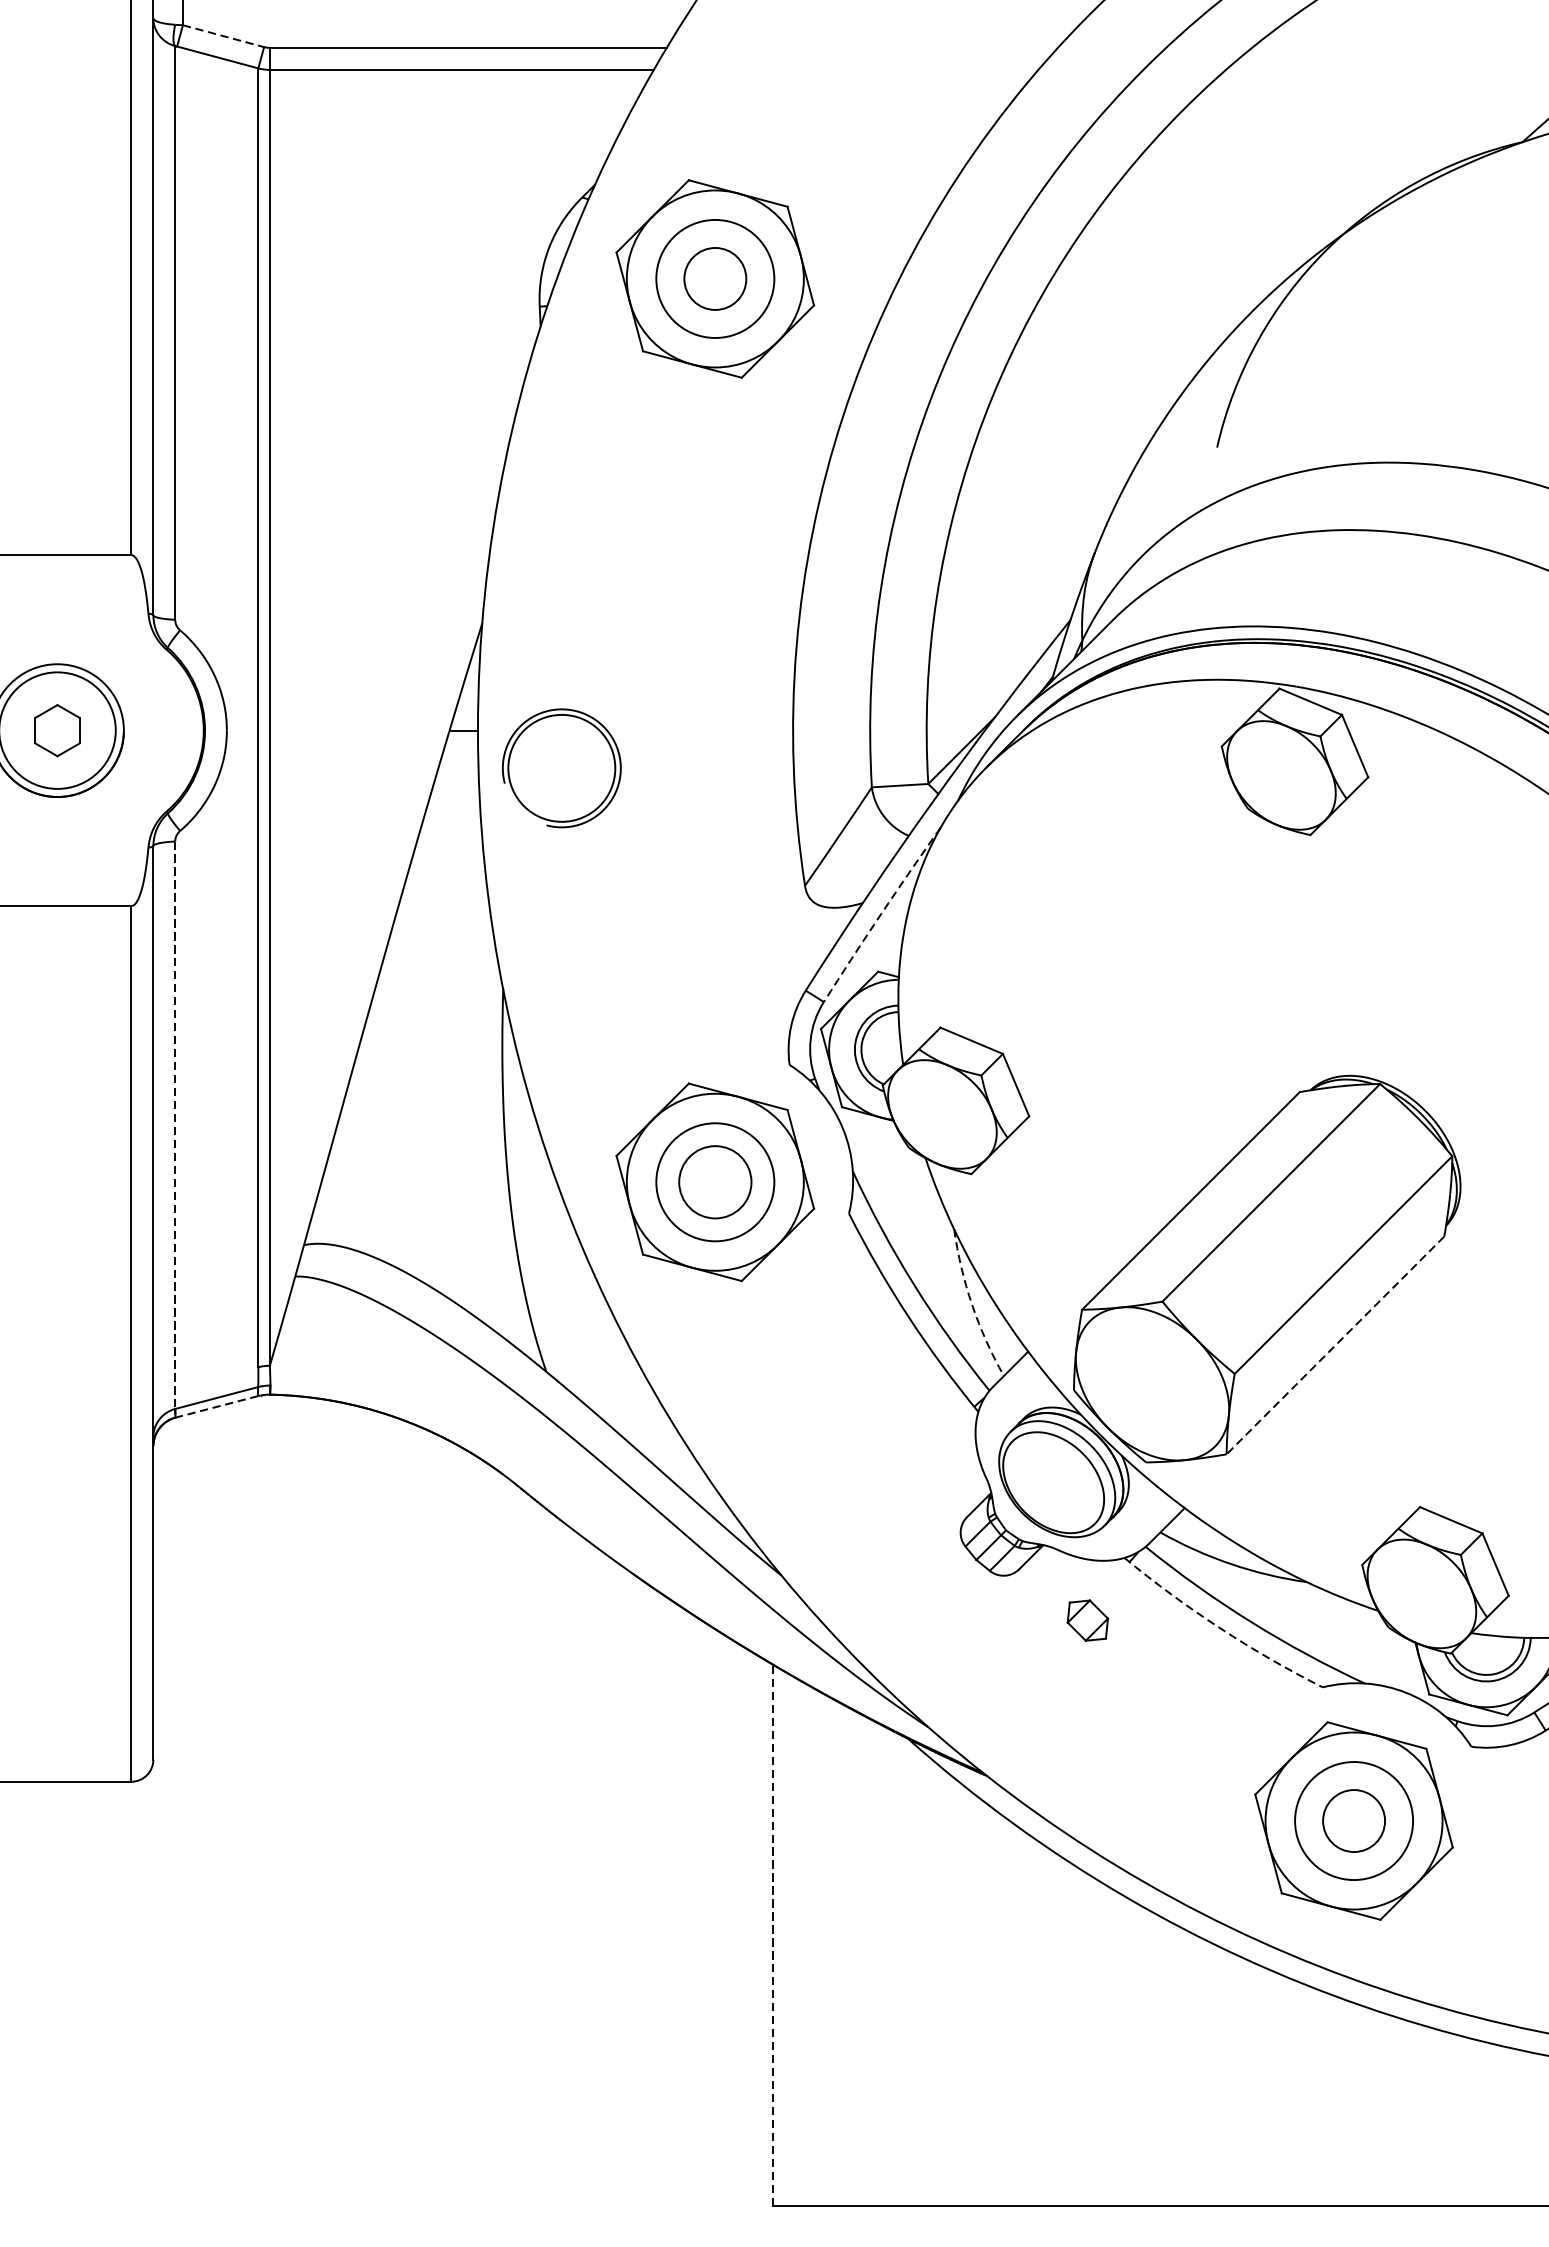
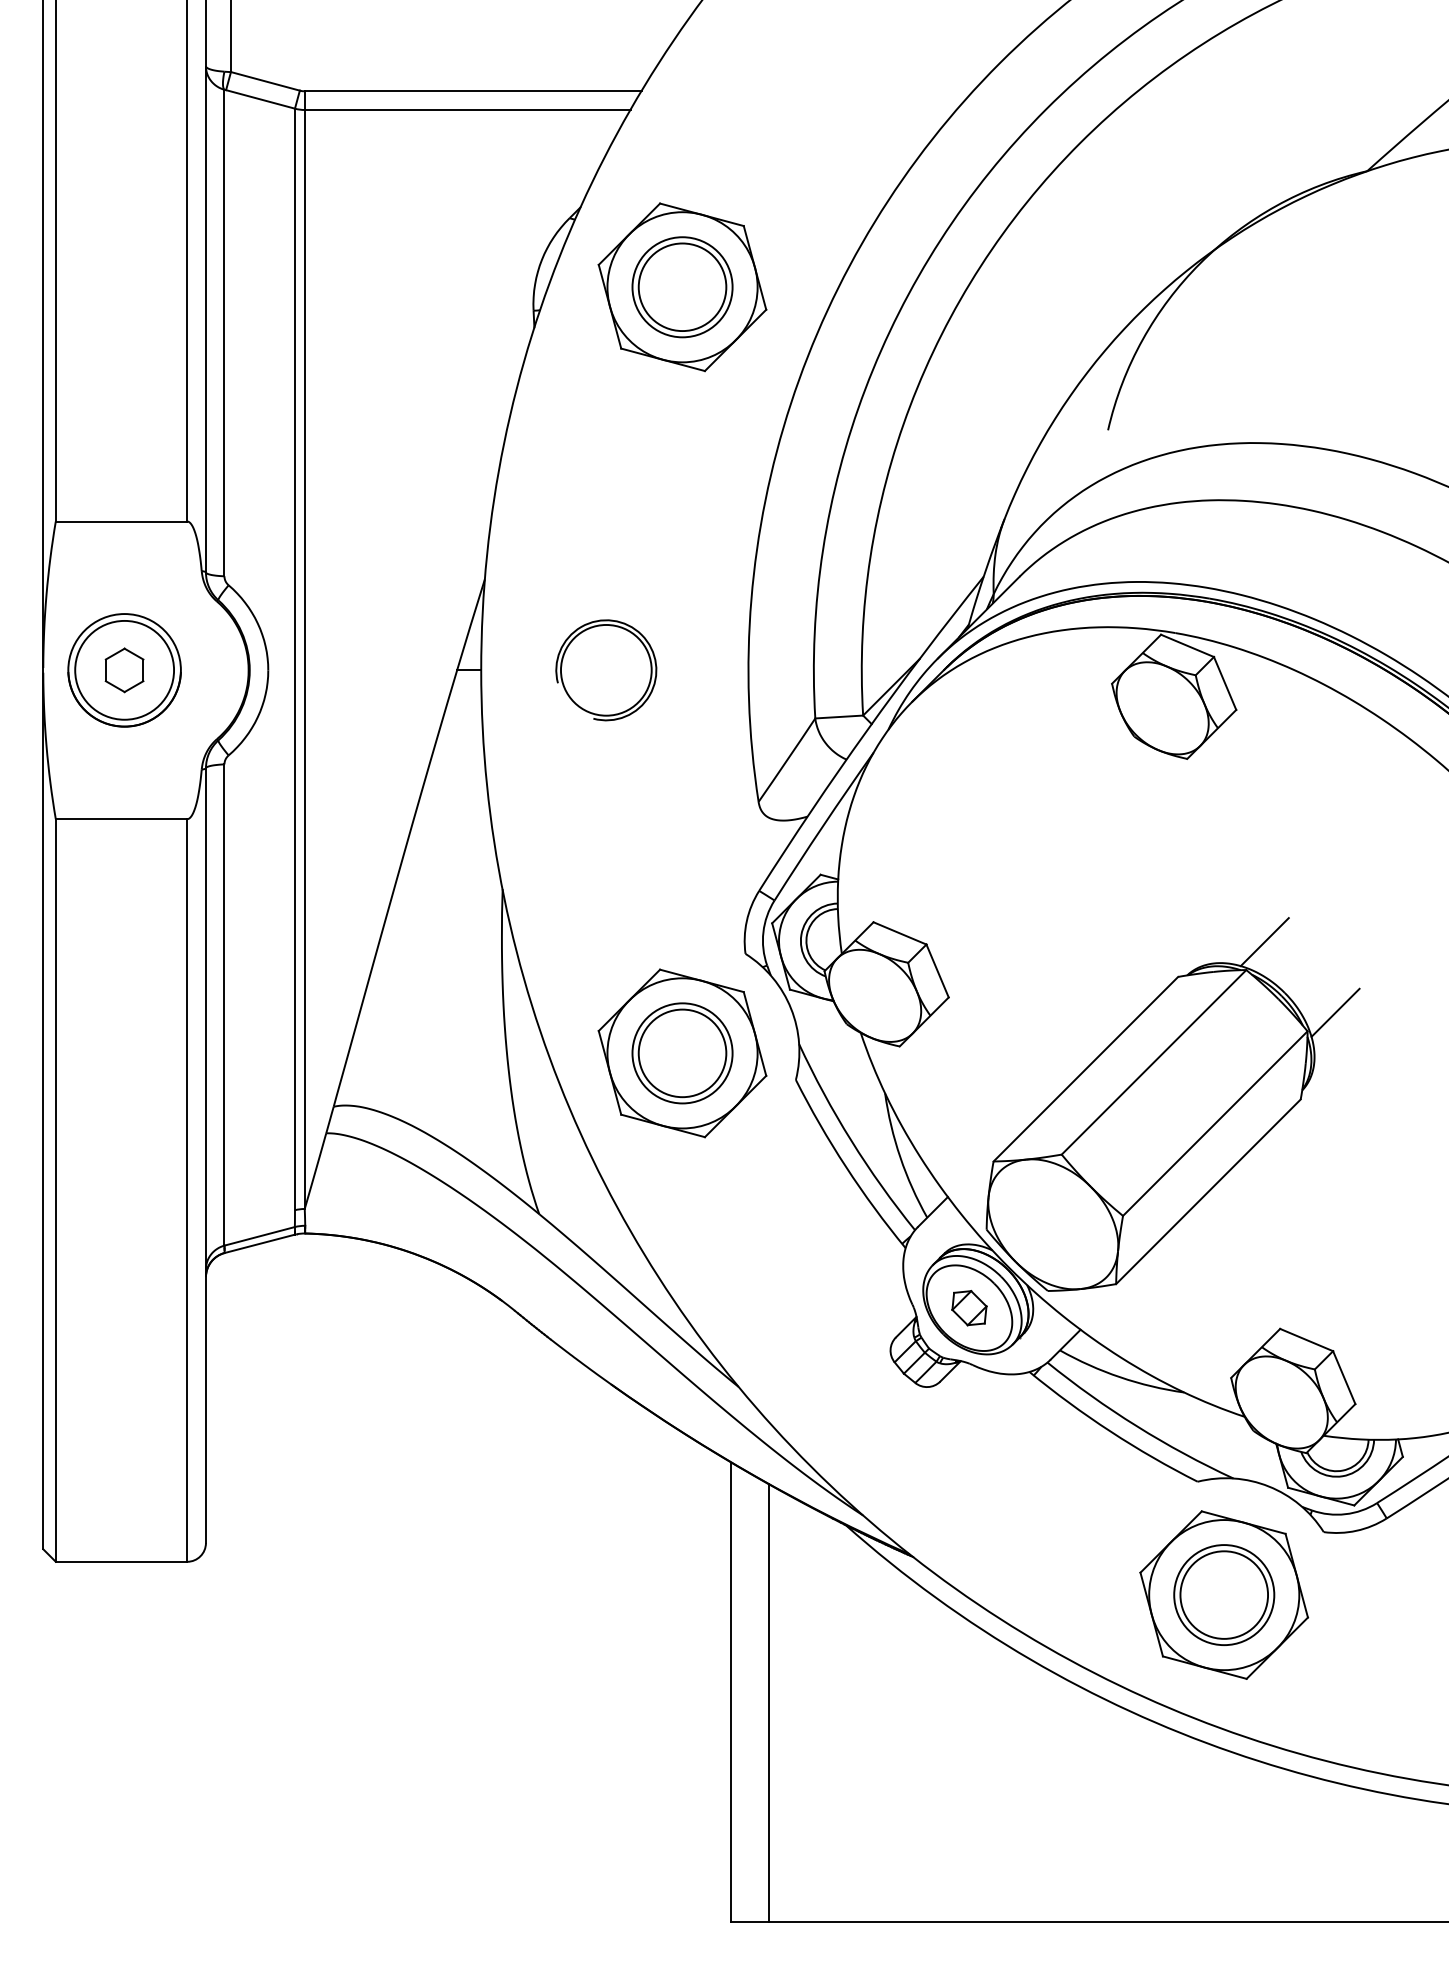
line: (223, 36) -> (265, 81), dashed -> solid
circle: (715, 279) -> (682, 287), size x1.67
part: (562, 768) -> (606, 670), moved
arc: (881, 914) -> (823, 826), dashed -> solid
line: (1401, 1051) -> (1264, 942), added
line: (175, 1125) -> (224, 1005), dashed -> solid
line: (1485, 1134) -> (1335, 1012), added
circle: (715, 1182) -> (682, 1053), size x1.43
arc: (972, 1305) -> (900, 1157), dashed -> solid
line: (1335, 1345) -> (1208, 1191), dashed -> solid
line: (216, 1406) -> (259, 1243), dashed -> solid
part: (1087, 1621) -> (969, 1308), moved
arc: (1219, 1628) -> (1110, 1431), dashed -> solid
circle: (1354, 1820) -> (1224, 1594), size x1.67
line: (773, 1934) -> (731, 1691), dashed -> solid
line: (817, 1947) -> (769, 1702), added

